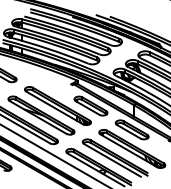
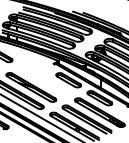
part: (57, 105) -> (43, 79), removed

